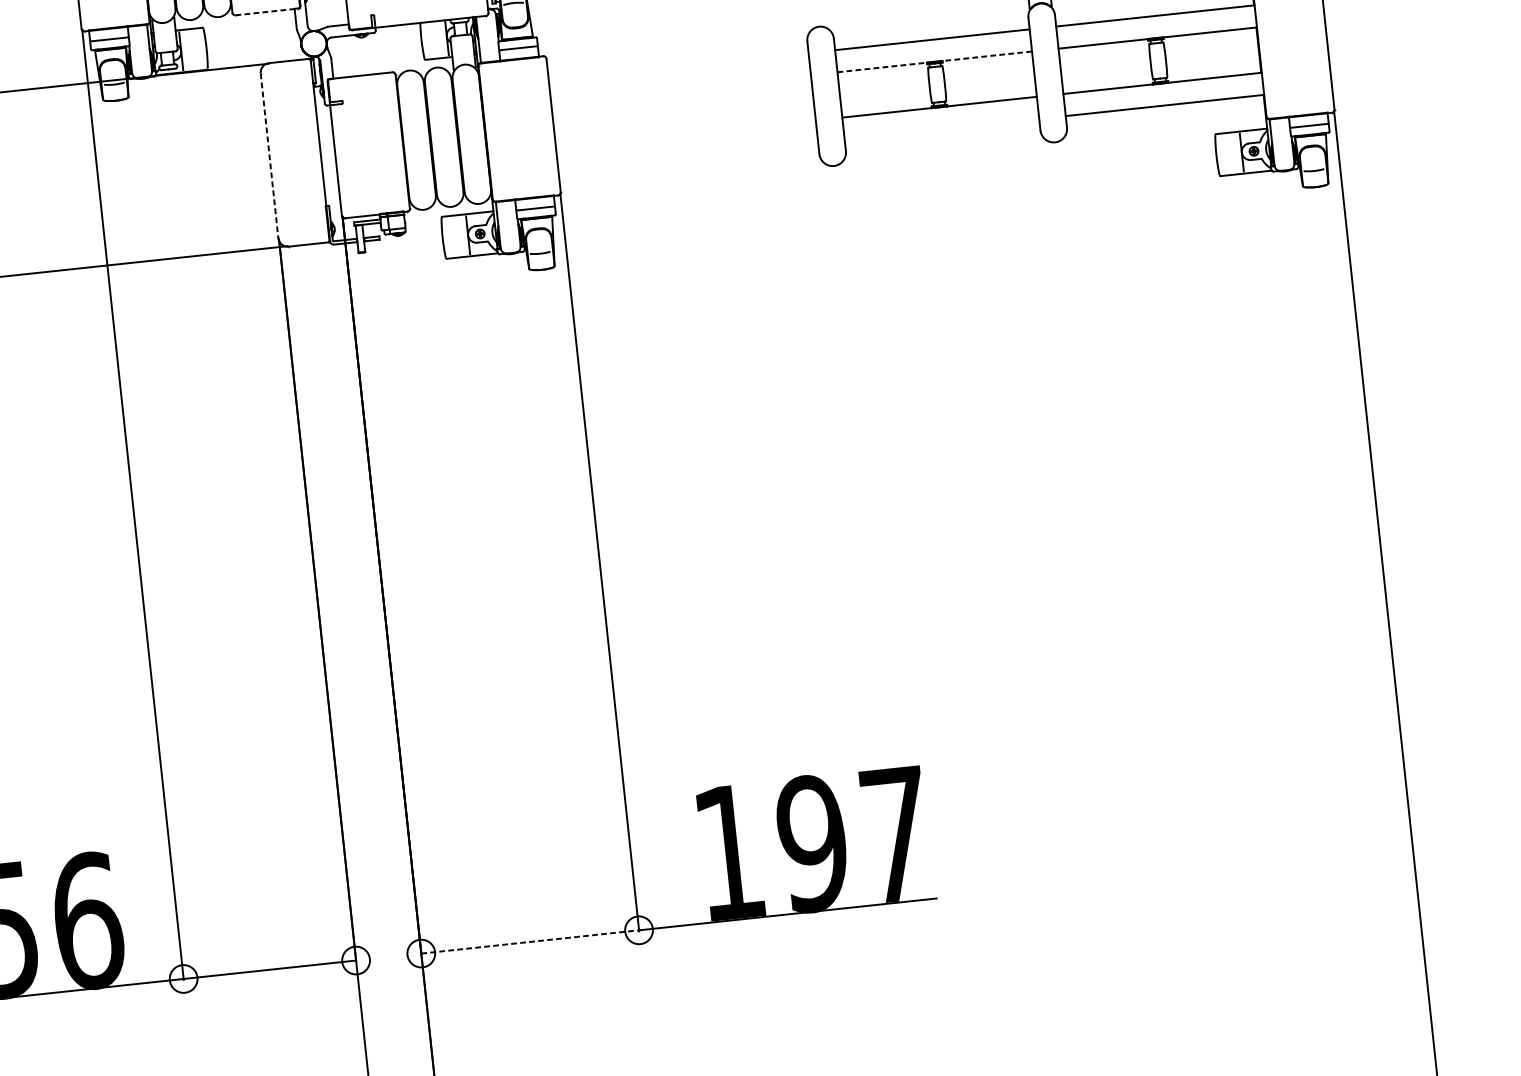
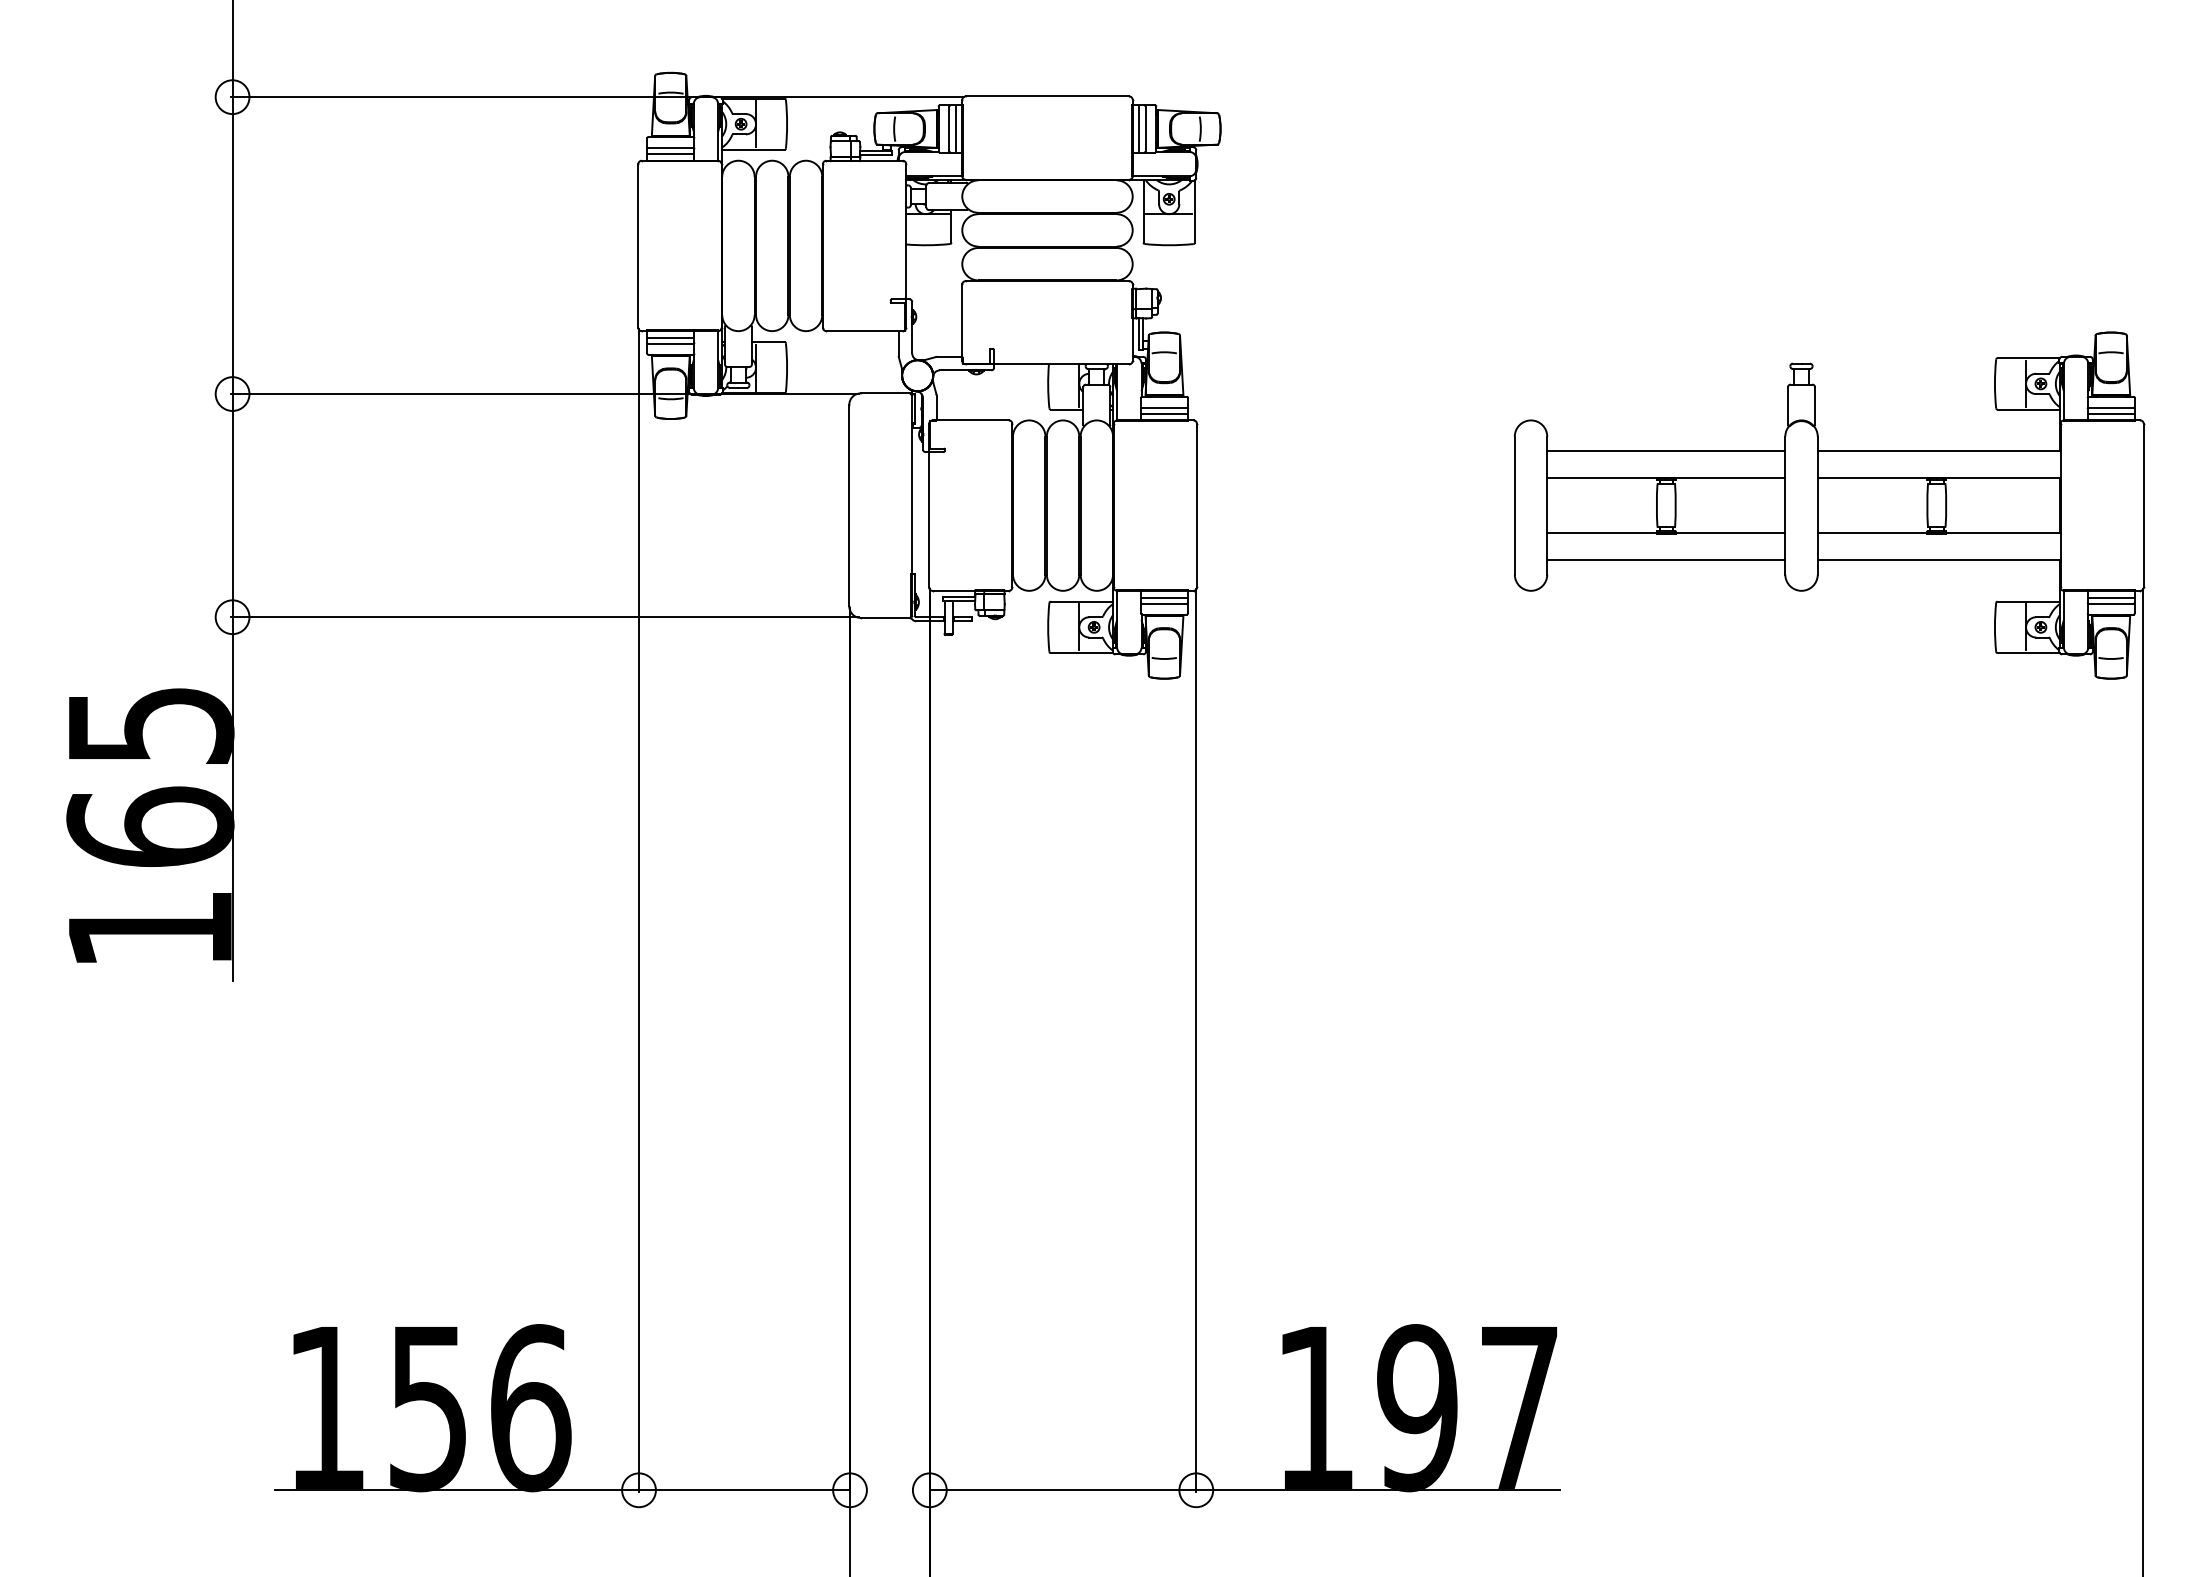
line: (267, 12) -> (865, 331), dashed -> solid
line: (108, 34) -> (670, 337), added
line: (519, 53) -> (1164, 413), added
line: (934, 61) -> (1665, 477), dashed -> solid
line: (1308, 120) -> (2110, 597), added
line: (942, 129) -> (1666, 560), added
line: (269, 155) -> (849, 505), dashed -> solid
line: (535, 203) -> (1164, 597), added
line: (530, 942) -> (1063, 1490), dashed -> solid

